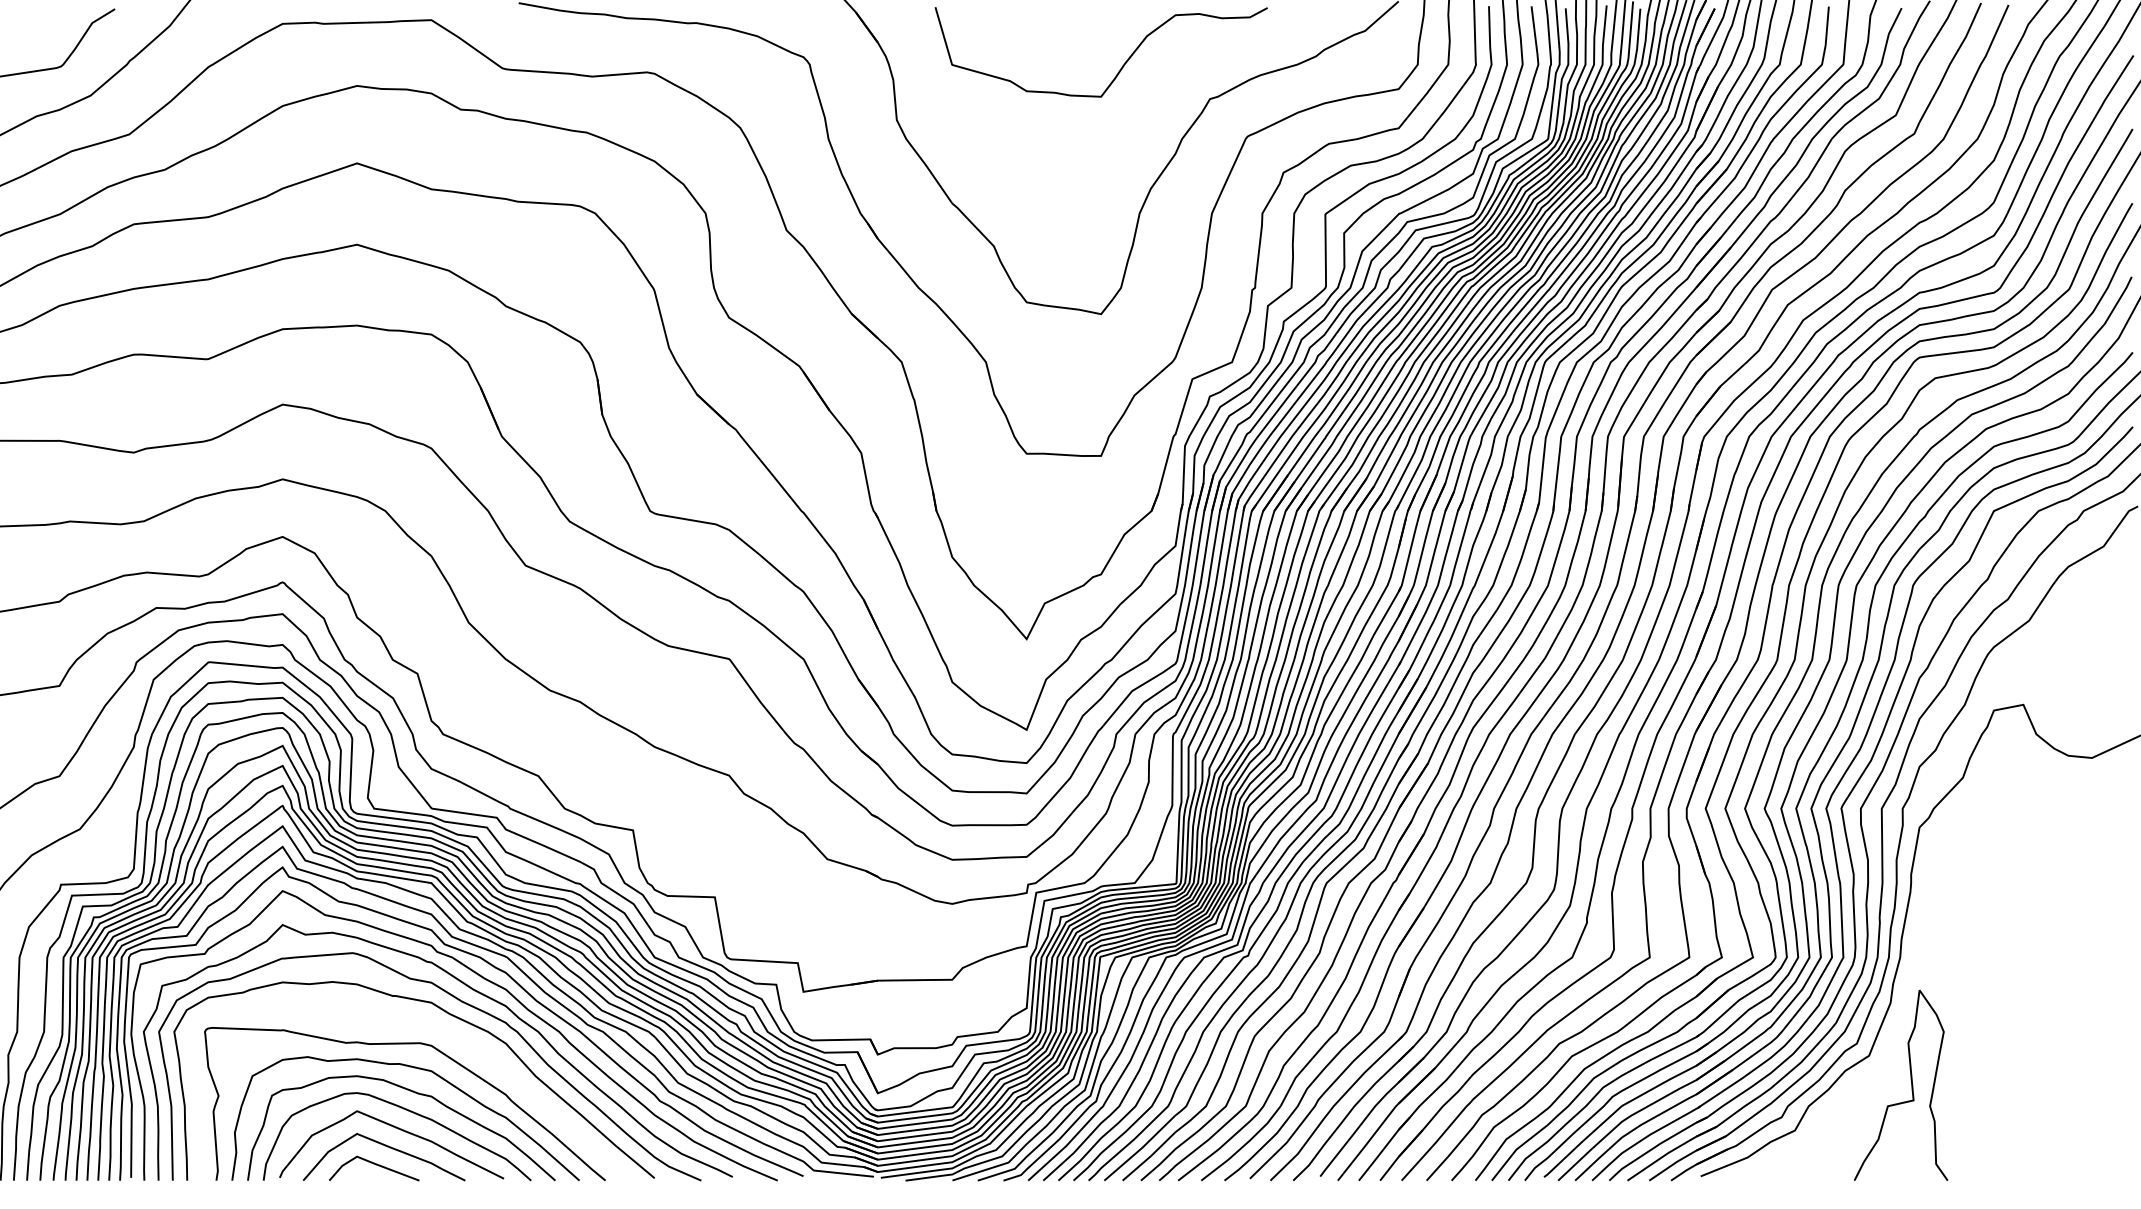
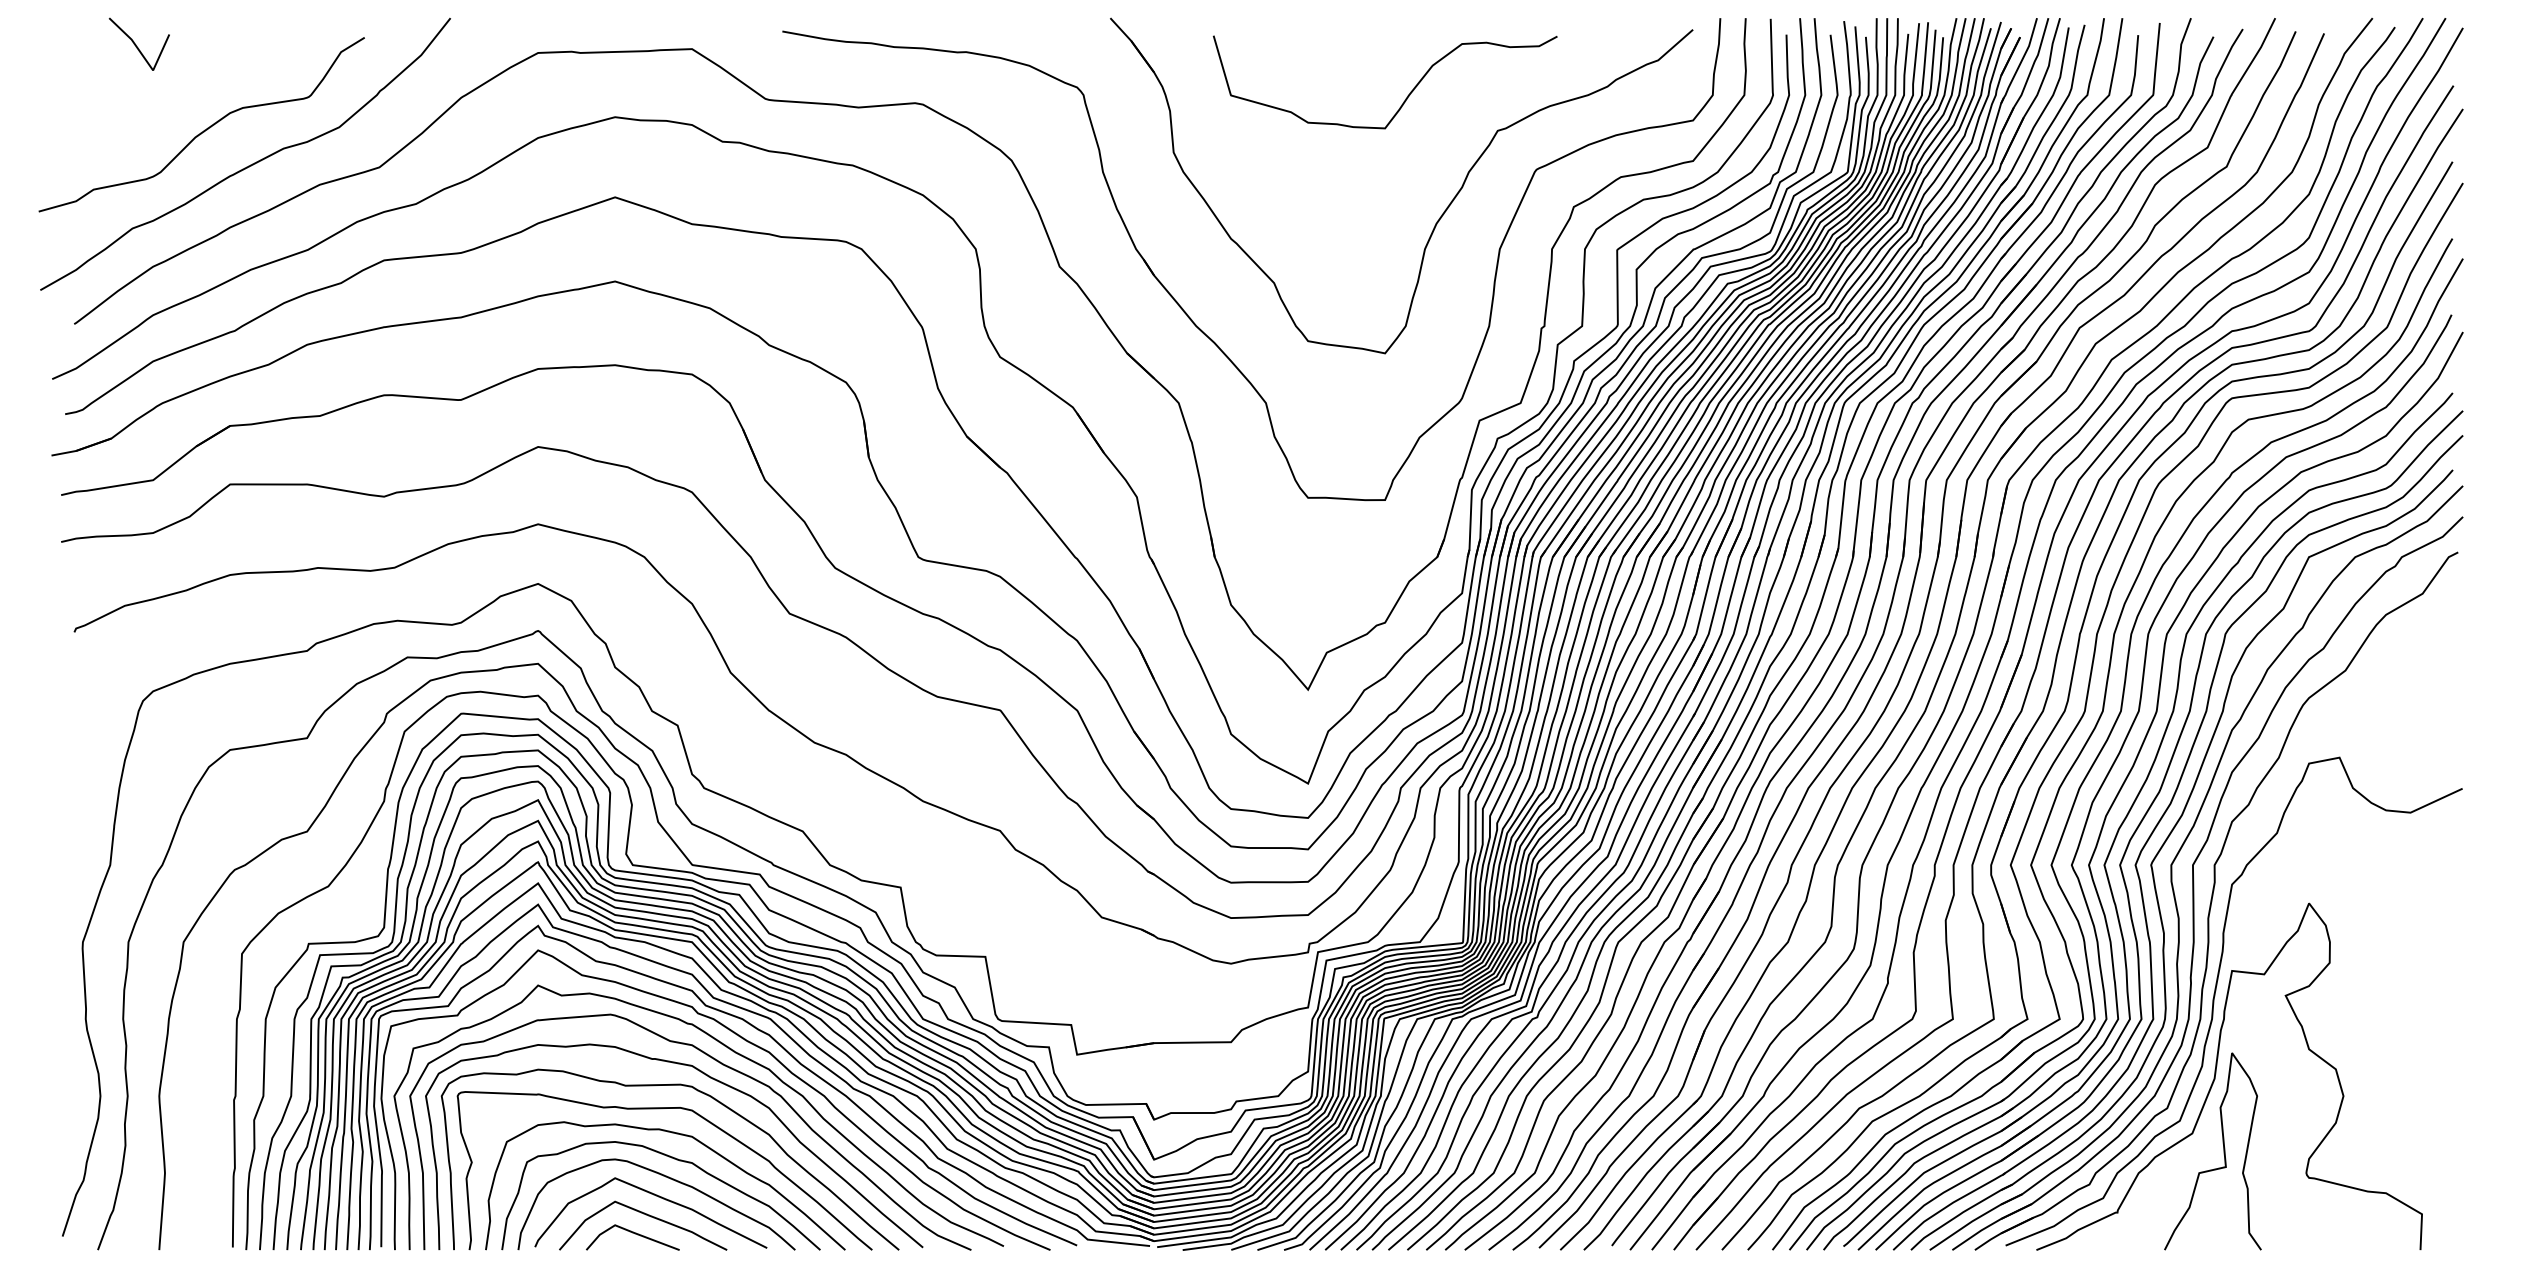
curve: (1904, 1010) -> (2216, 1074), added
curve: (440, 1029) -> (701, 1093), added

